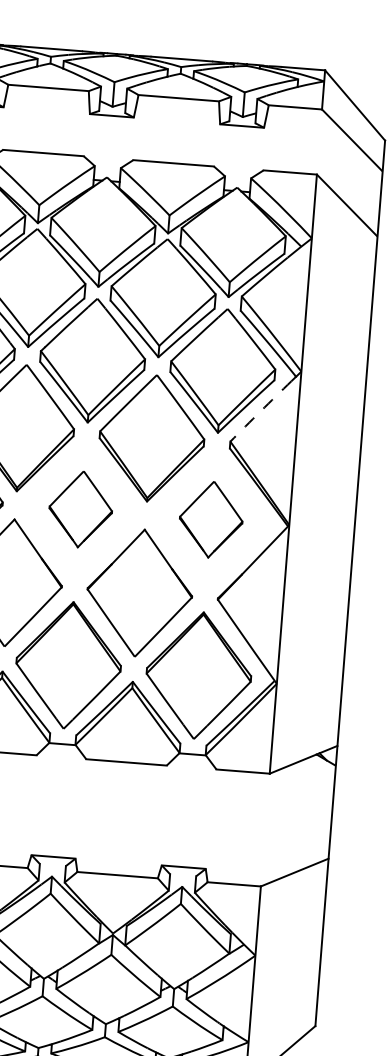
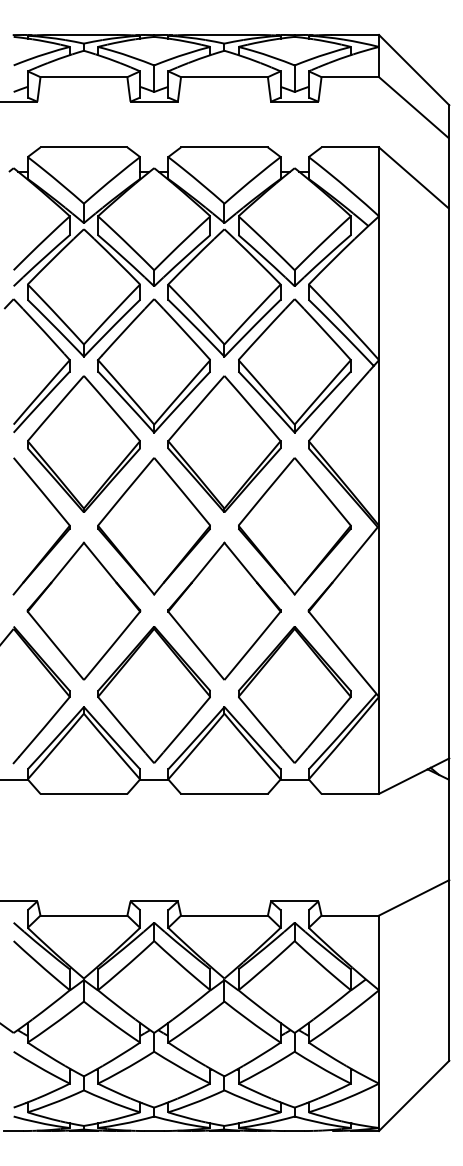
arc: (260, 410) -> (338, 405), dashed -> solid
part: (80, 509) -> (153, 526), size x1.67
part: (210, 519) -> (294, 526), size x1.67

